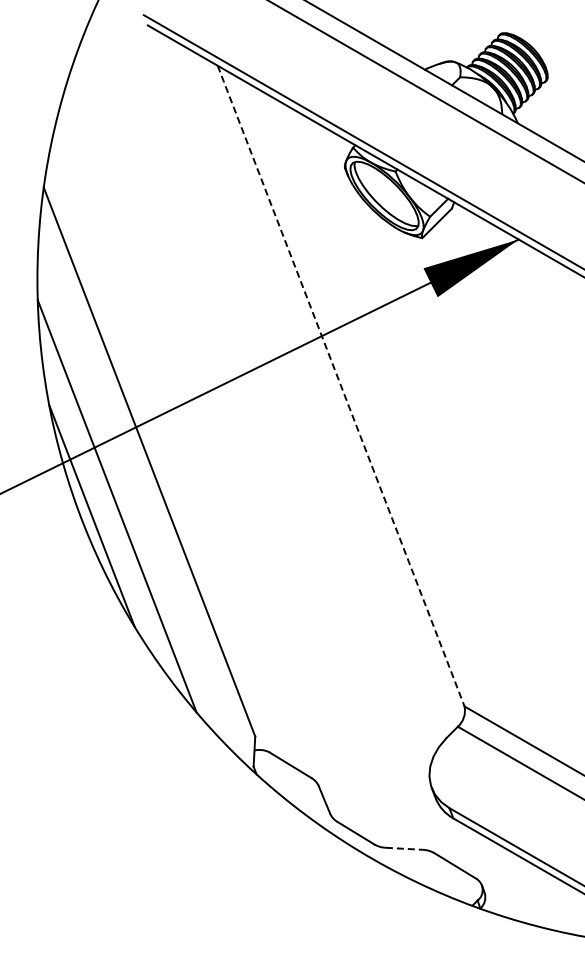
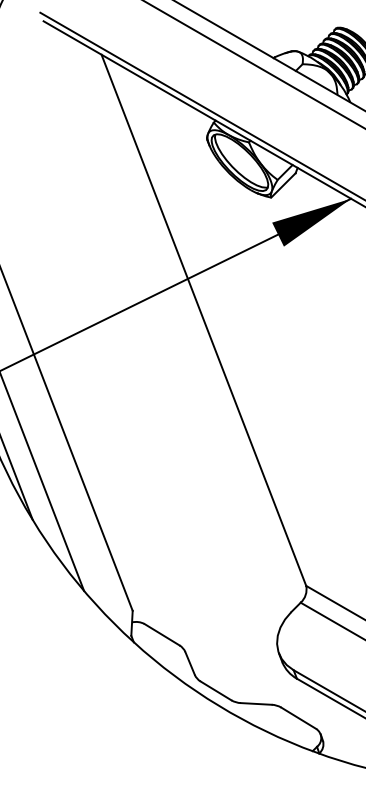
line: (341, 386) -> (204, 320), dashed -> solid
line: (404, 848) -> (256, 703), dashed -> solid

